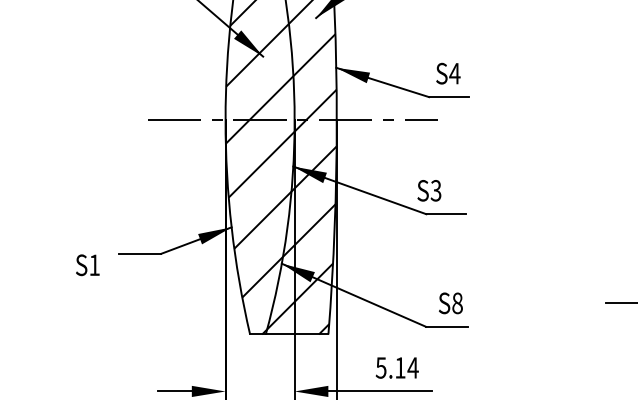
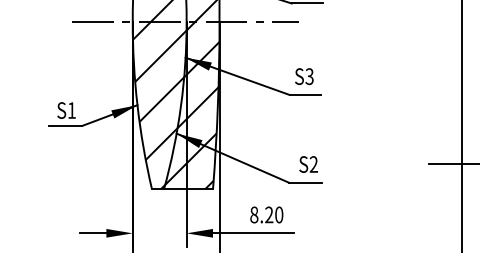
text: (429, 190) -> (304, 76), moved
text: (87, 265) -> (66, 110), moved
text: (457, 303) -> (313, 164), S8 -> S2
text: (396, 367) -> (266, 214), 5.14 -> 8.20

